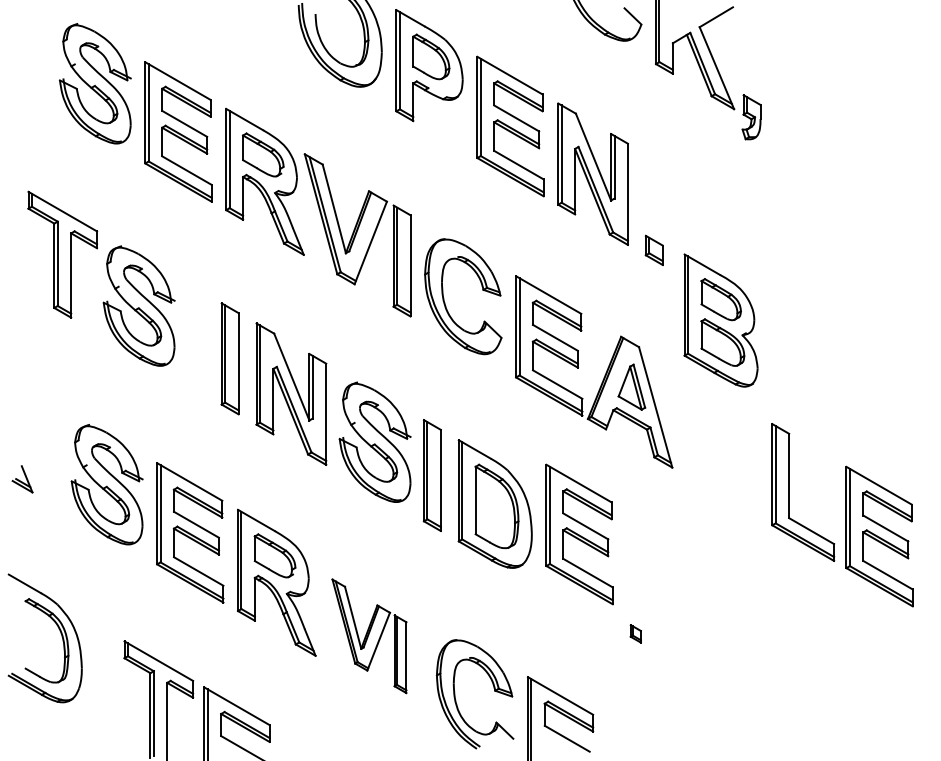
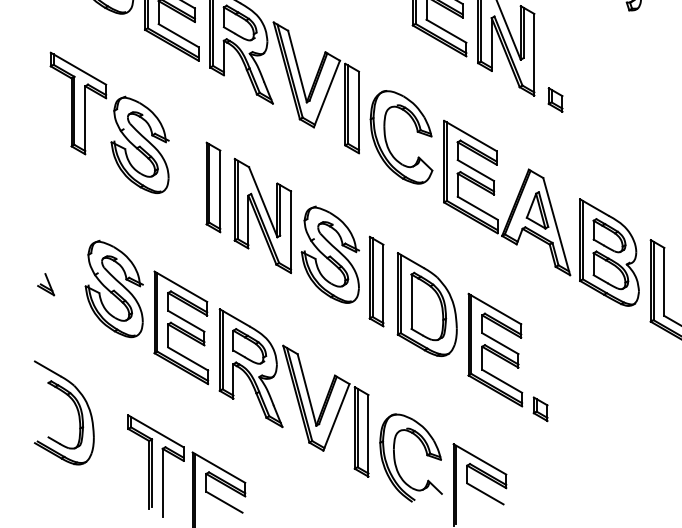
part: (720, 320) -> (609, 252), moved
part: (579, 534) -> (495, 350), moved
part: (635, 633) -> (540, 409), size x1.67
part: (369, 636) -> (325, 411), size x1.43

